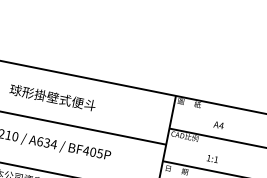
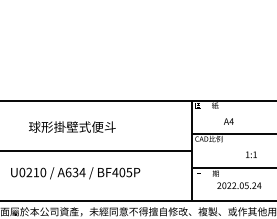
text: (218, 125) -> (228, 121), moved
text: (212, 158) -> (251, 154), moved

